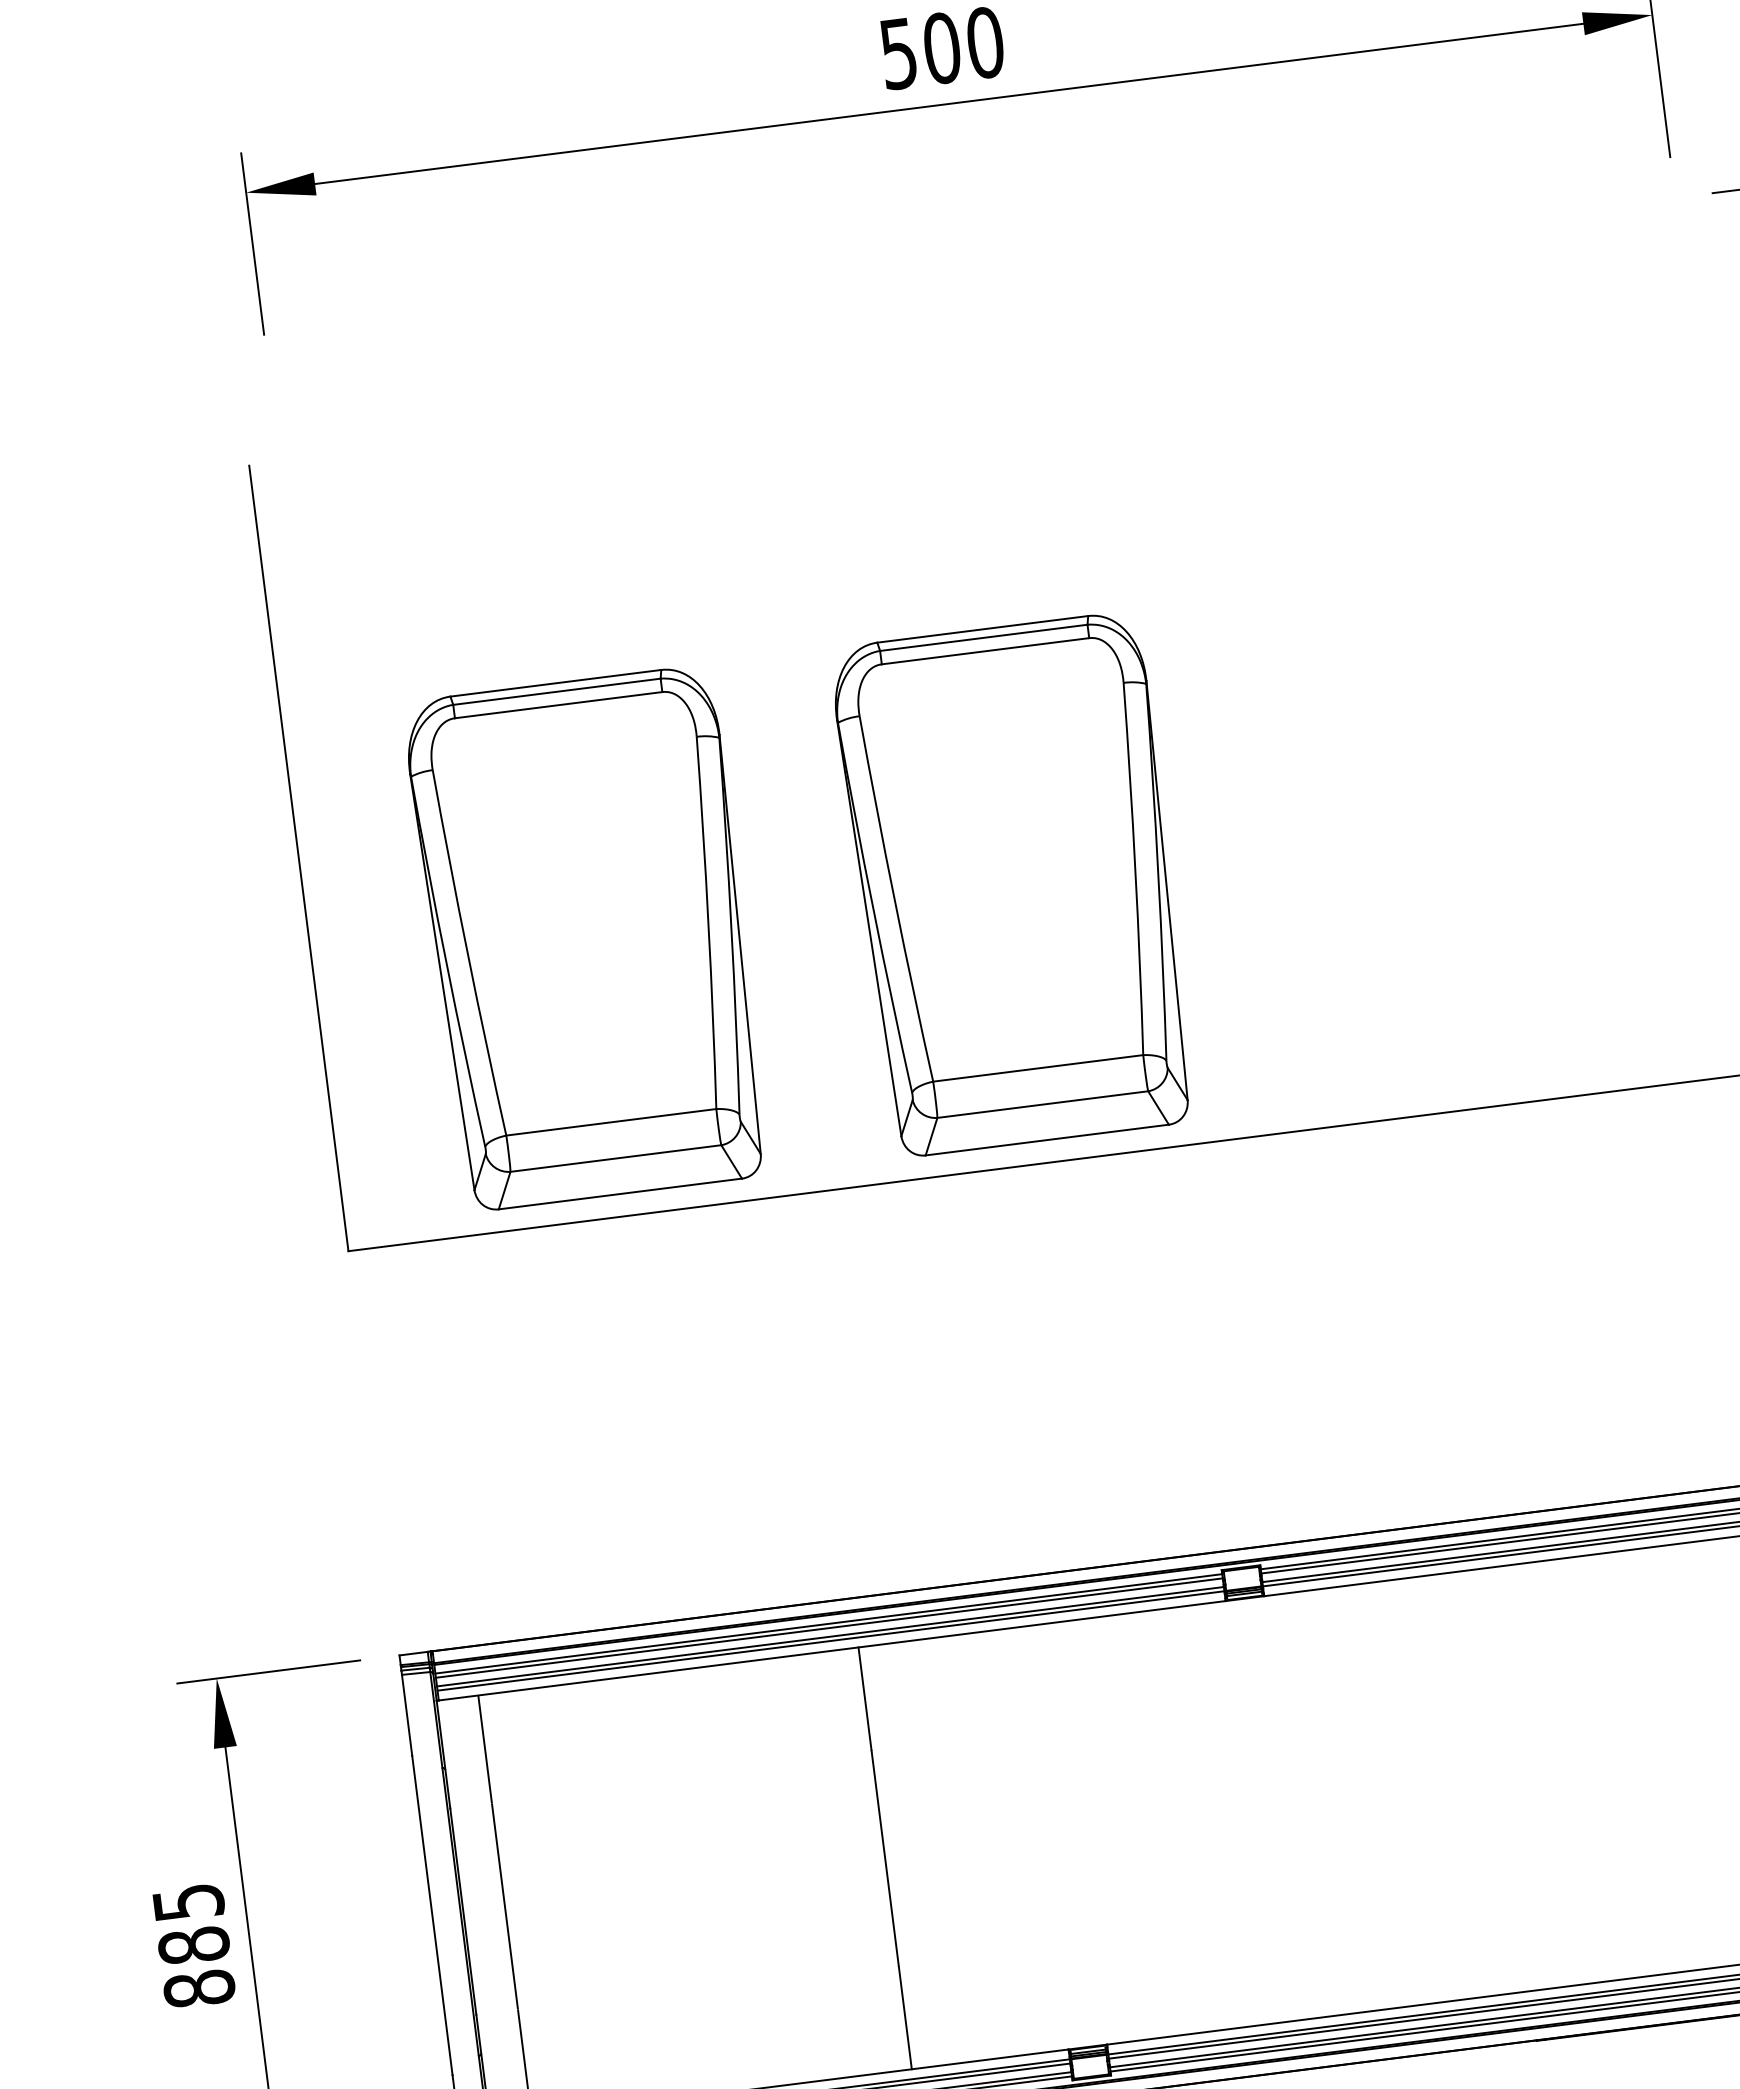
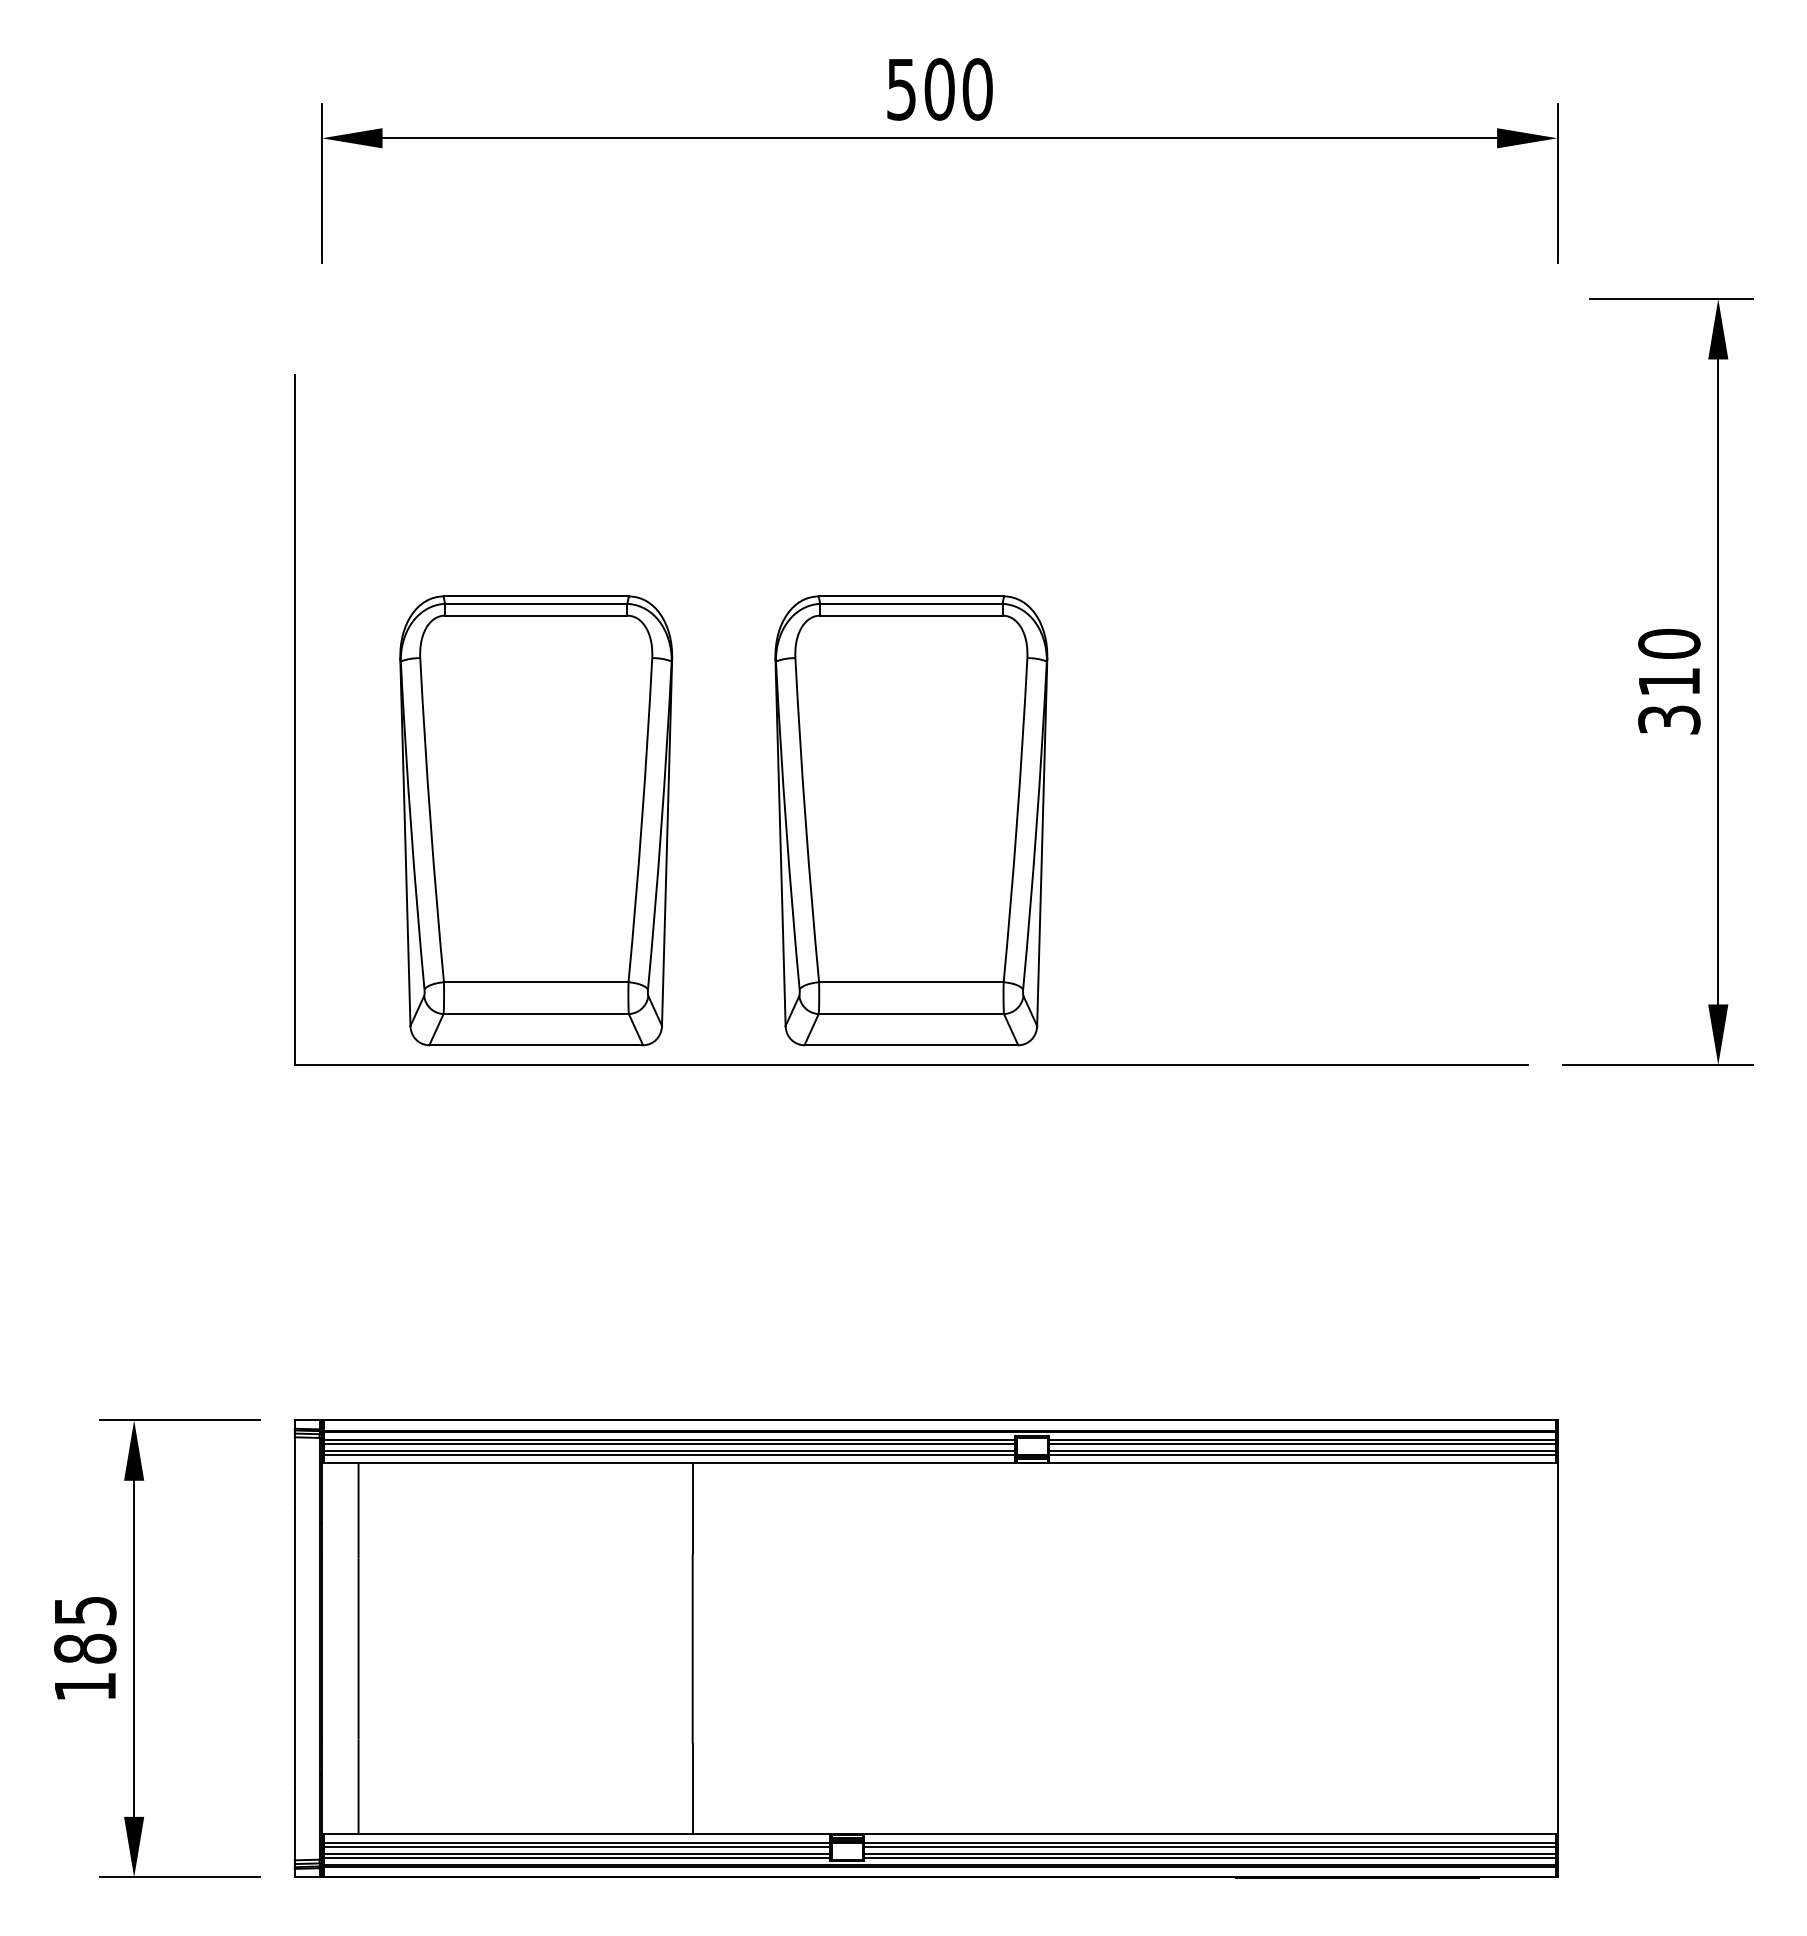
text: (199, 1988) -> (85, 1686), 885 -> 185

